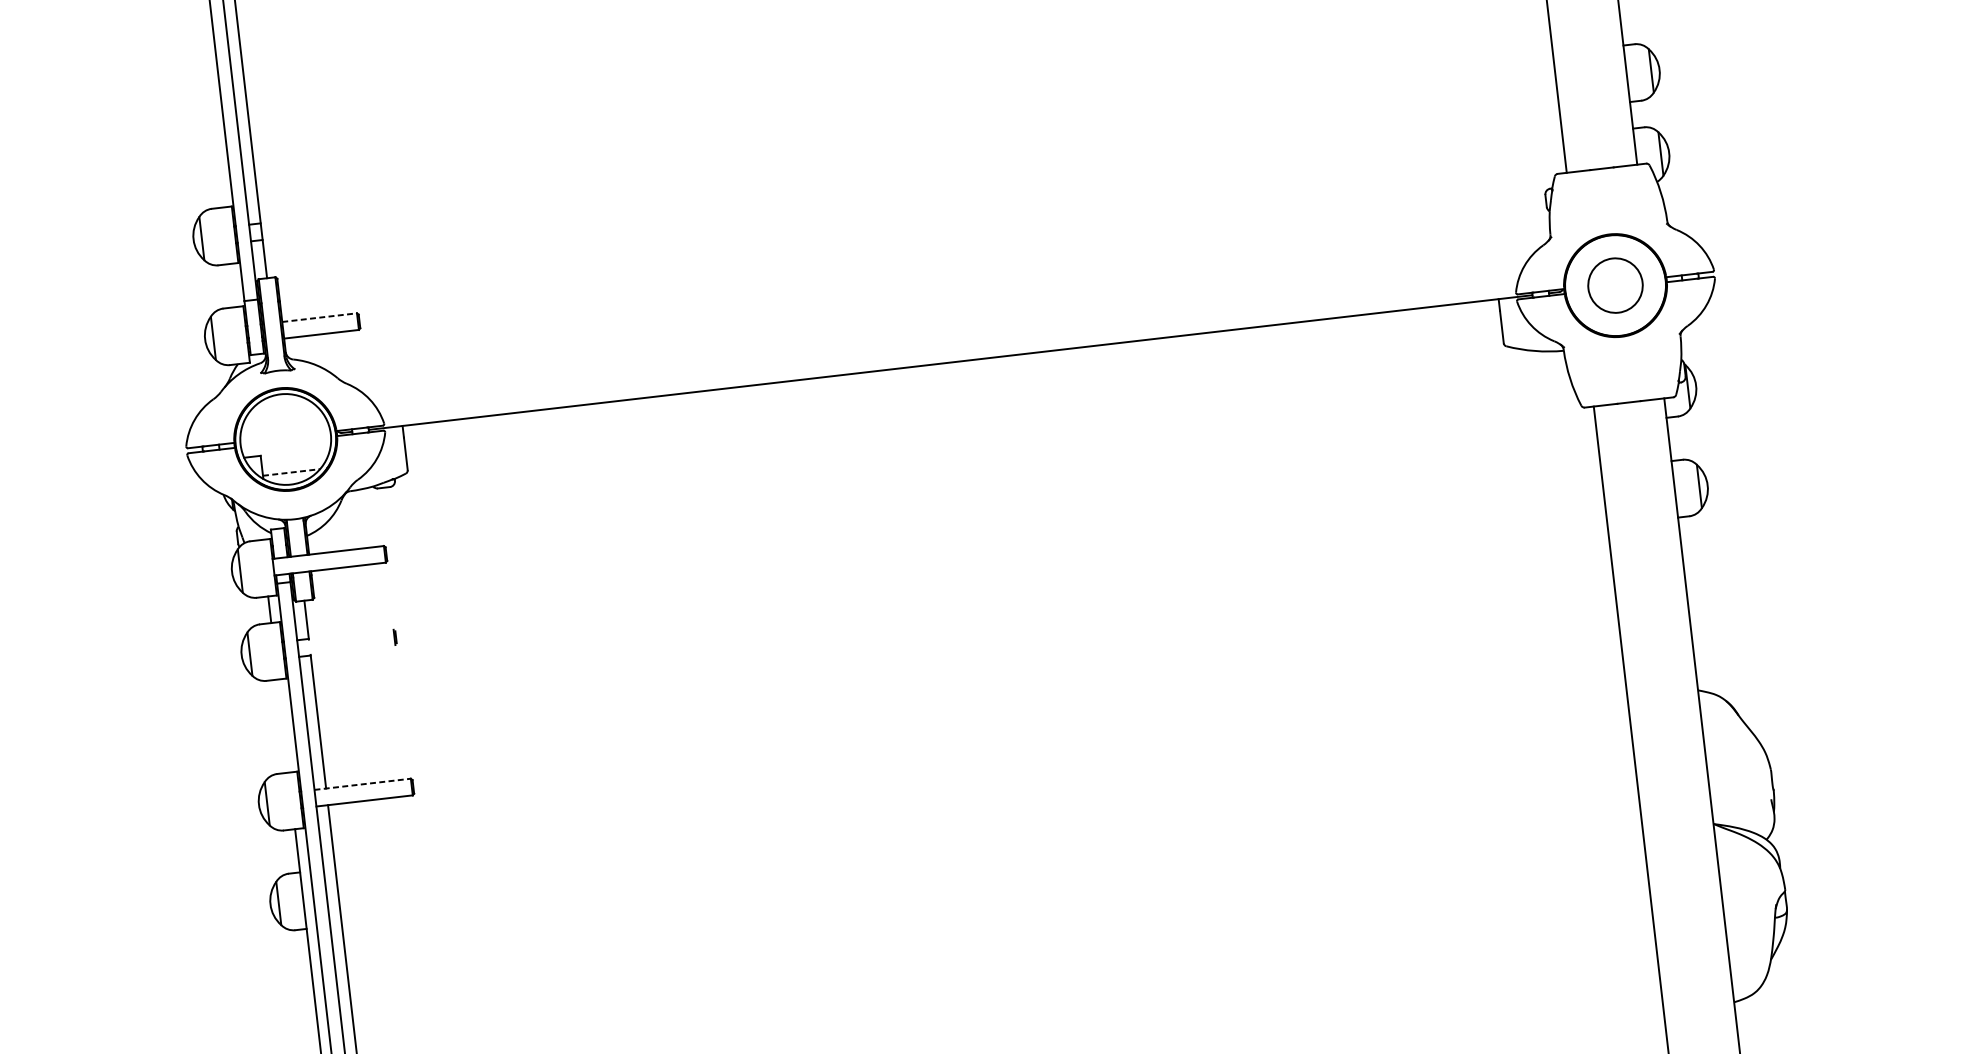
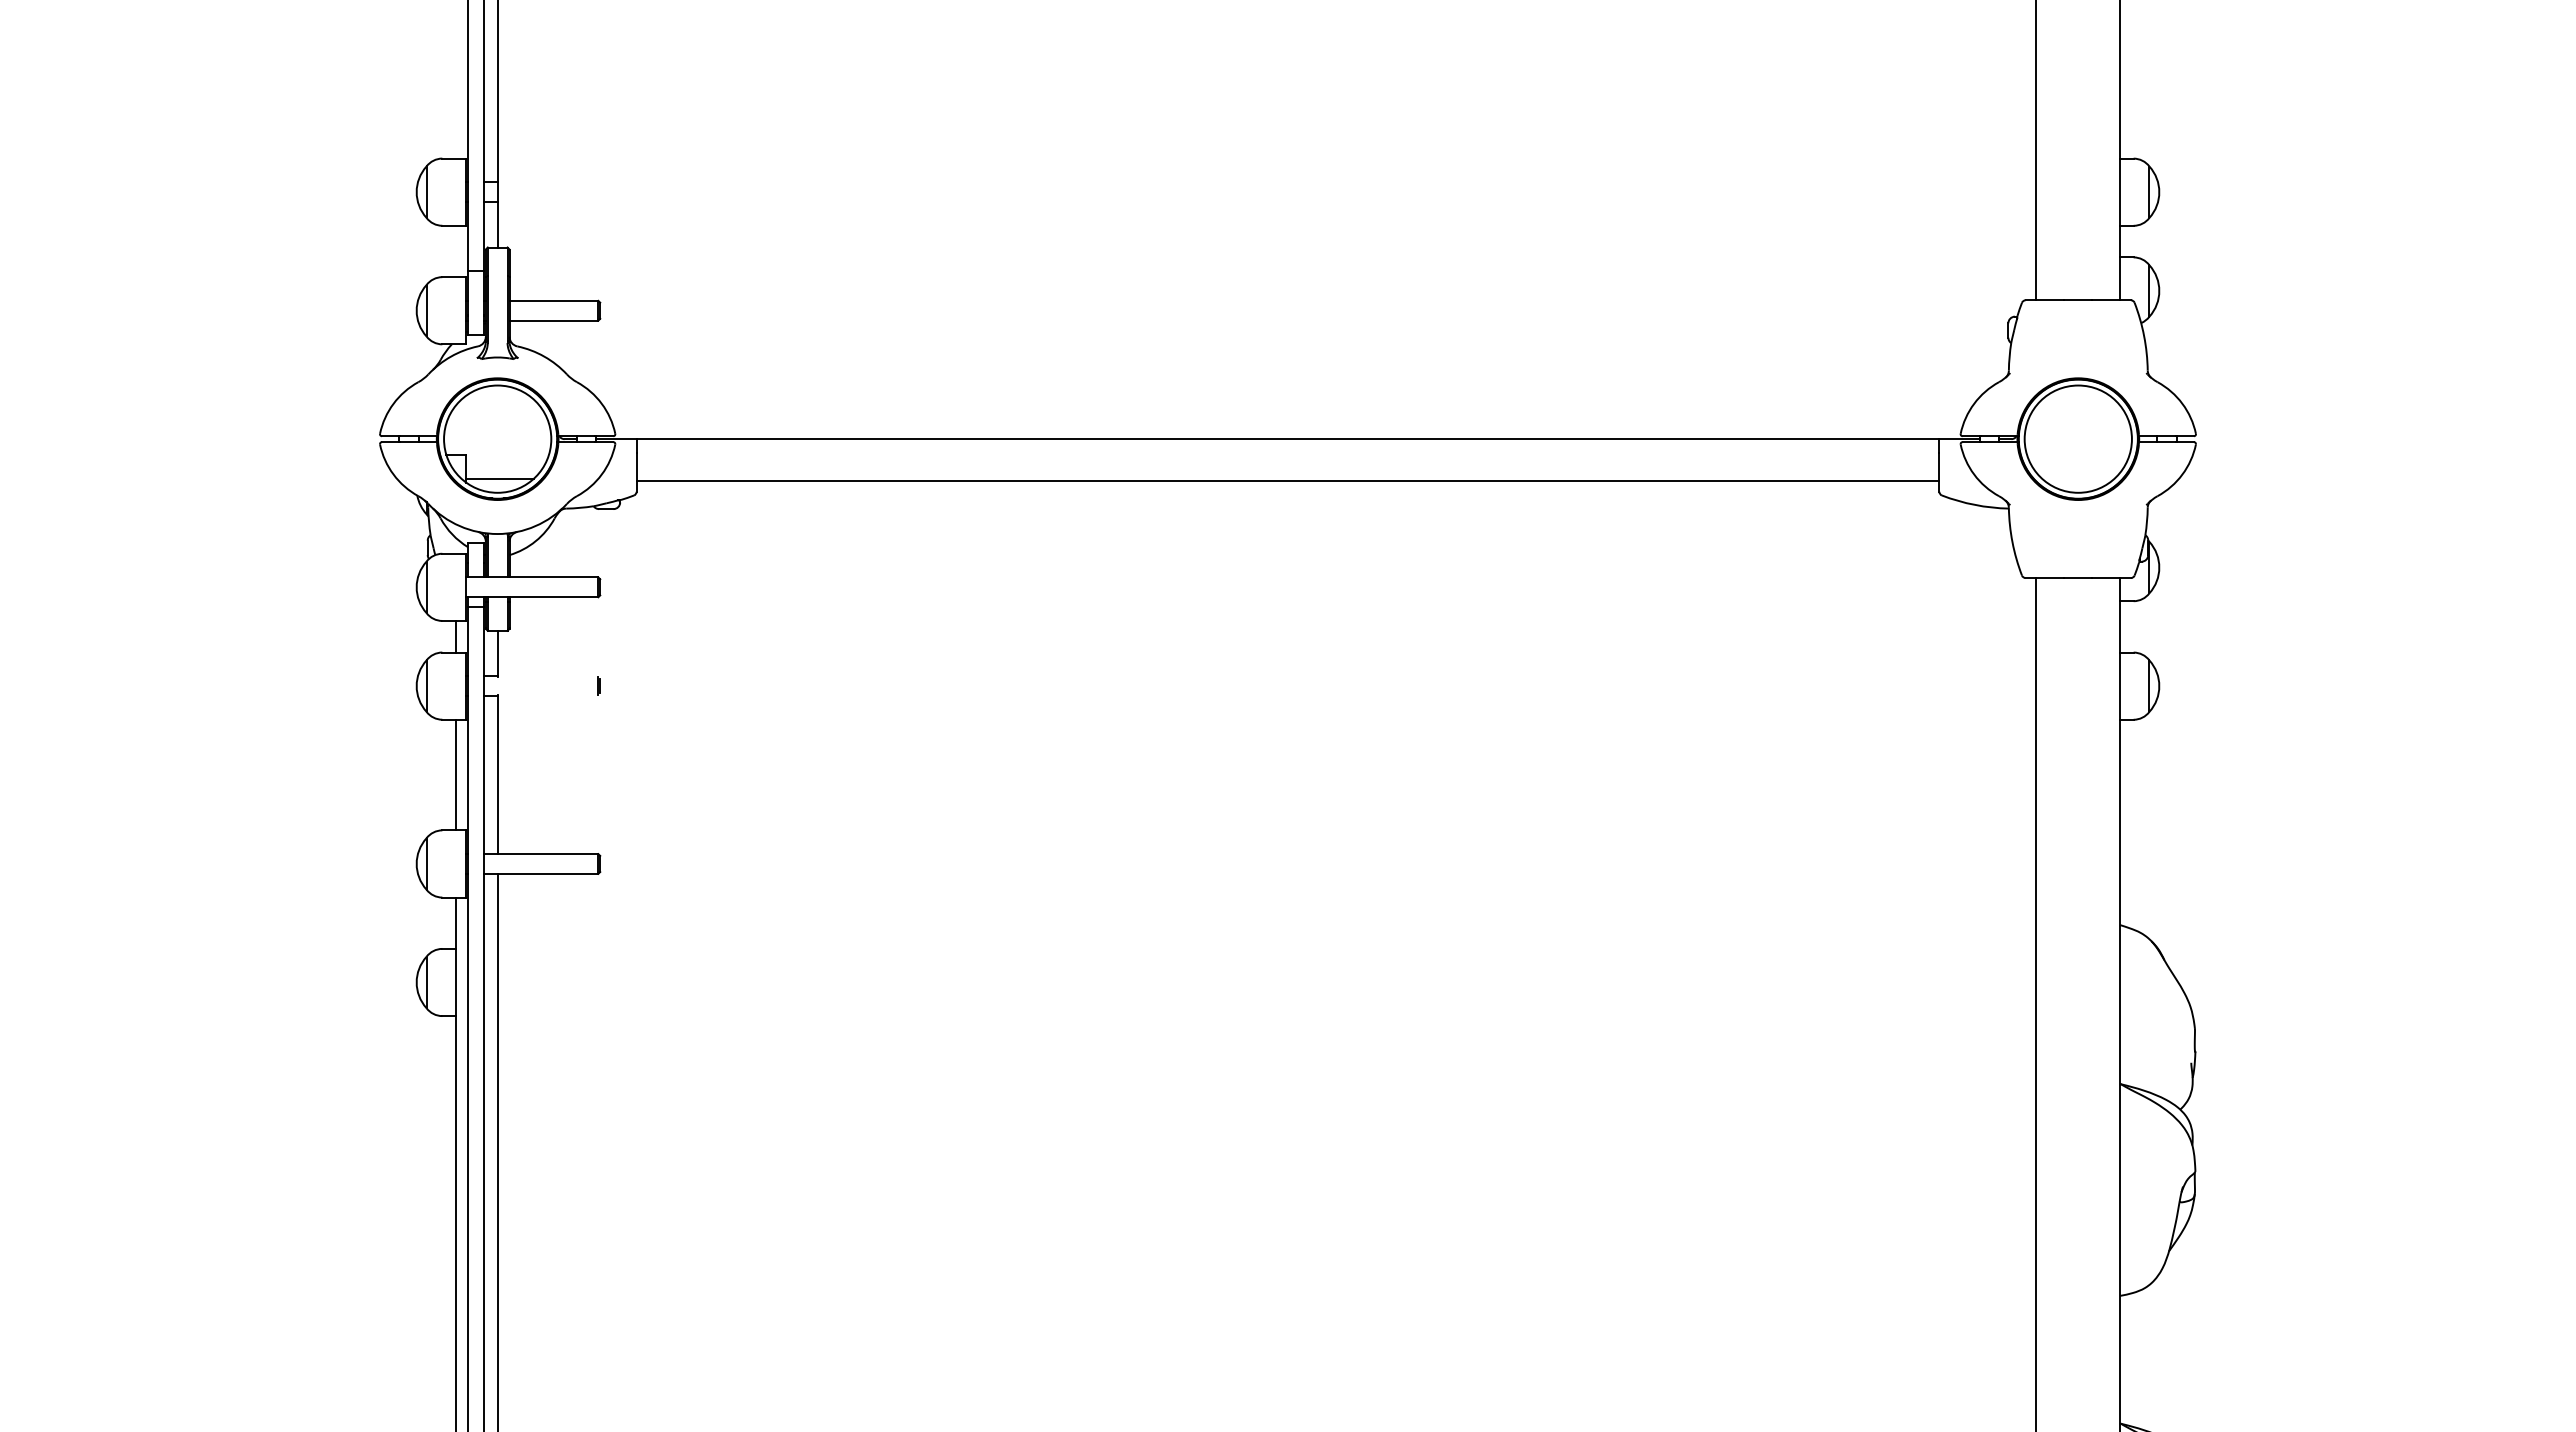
circle: (1614, 285) -> (2077, 438), size x1.67
line: (320, 317) -> (554, 300), dashed -> solid
line: (954, 398) -> (1287, 481), added
line: (291, 472) -> (500, 478), dashed -> solid
line: (282, 725) -> (455, 774), added
line: (363, 784) -> (541, 854), dashed -> solid

